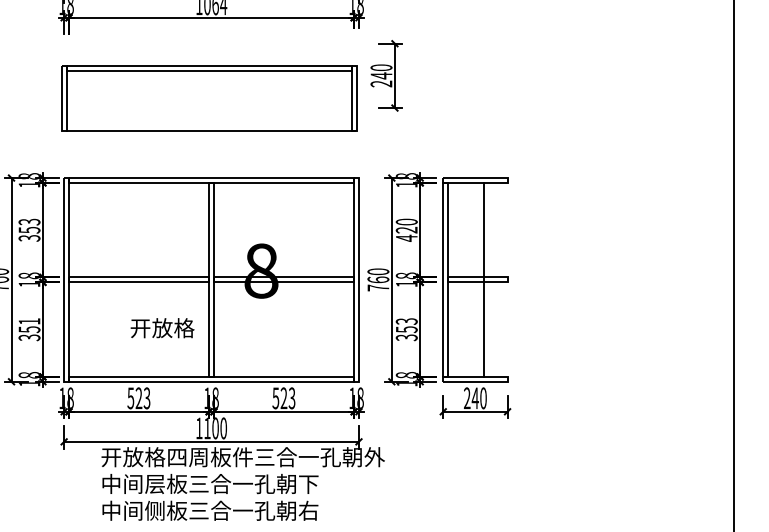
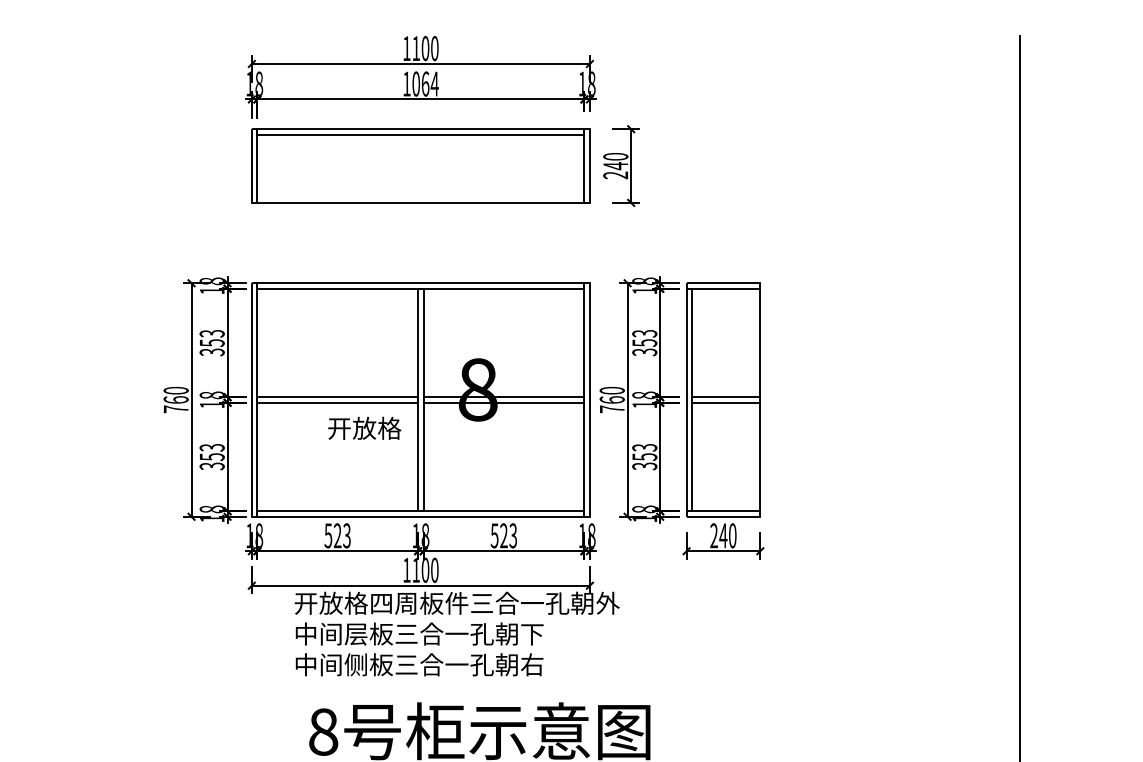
part: (209, 98) -> (420, 165), moved
text: (406, 229) -> (644, 342), 420 -> 353
line: (484, 279) -> (760, 399), moved
text: (28, 321) -> (211, 447), 351 -> 353
text: (162, 327) -> (364, 427), moved

